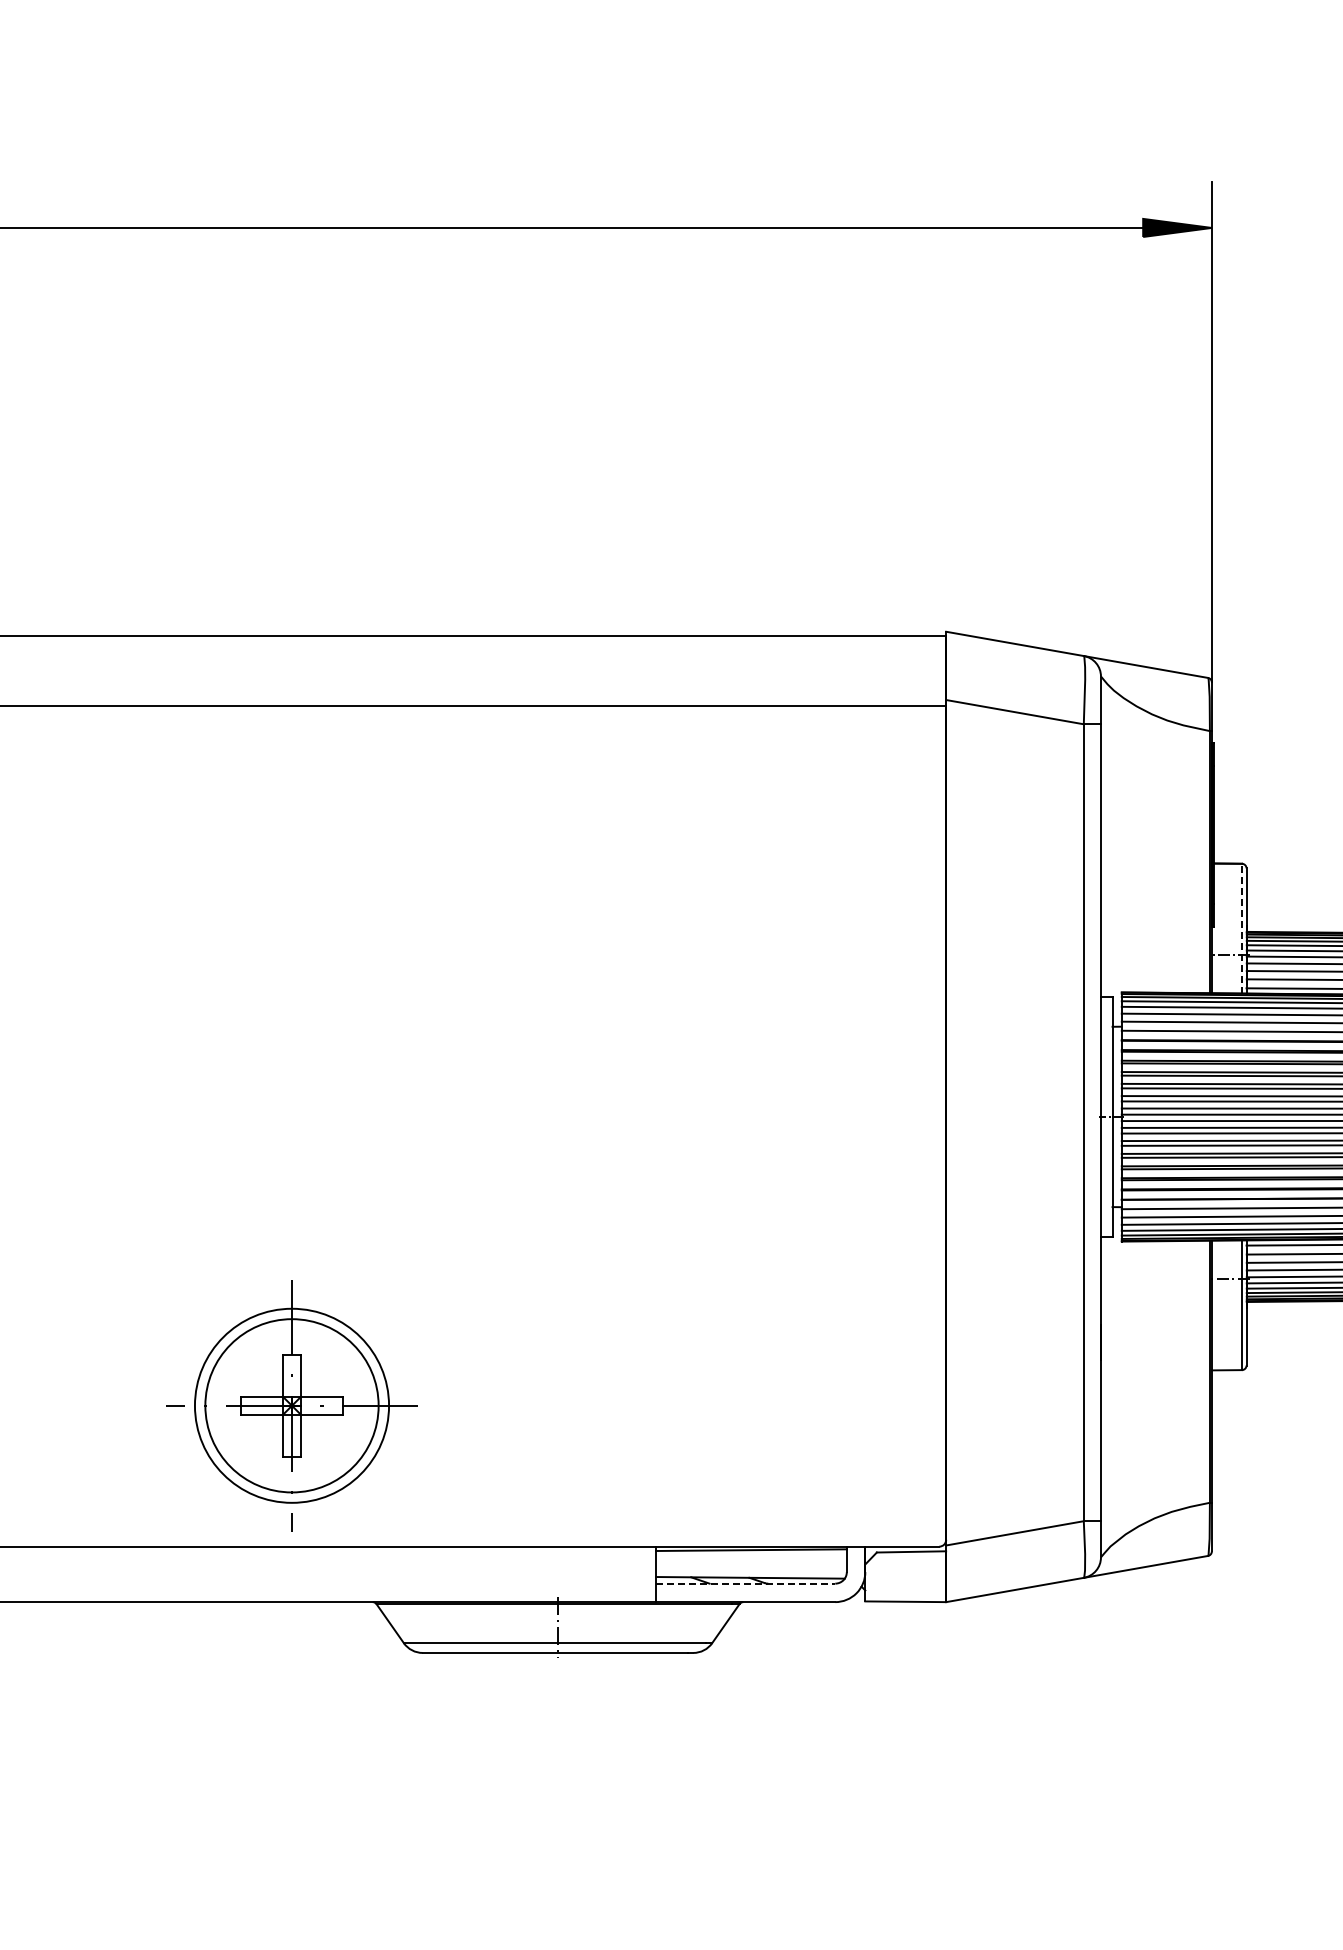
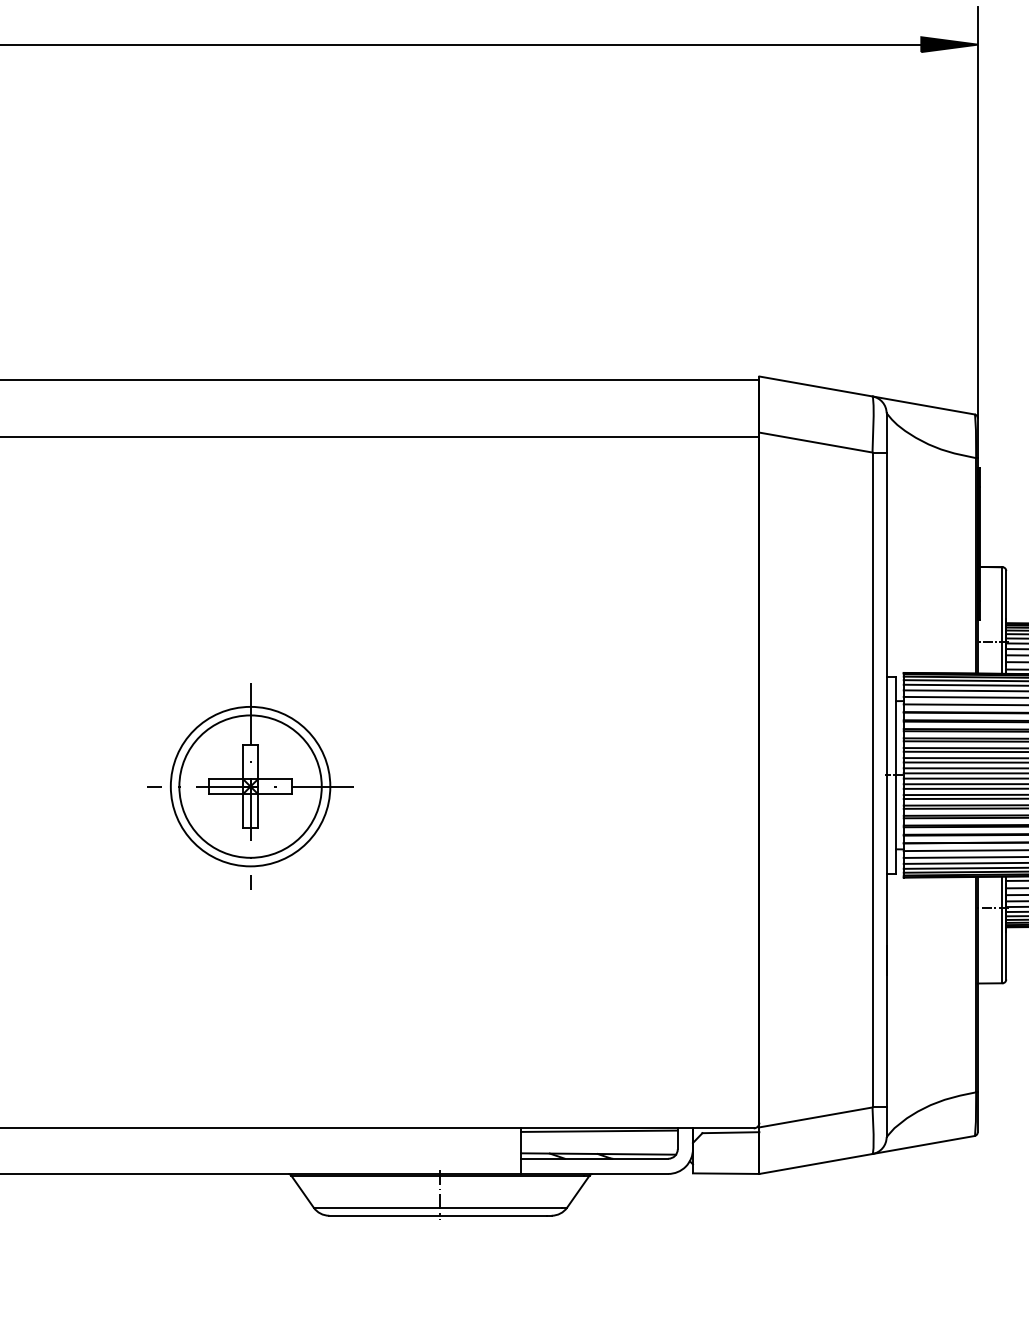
line: (1241, 928) -> (1002, 620), dashed -> solid
part: (291, 1405) -> (250, 786), moved
line: (745, 1583) -> (594, 1158), dashed -> solid

